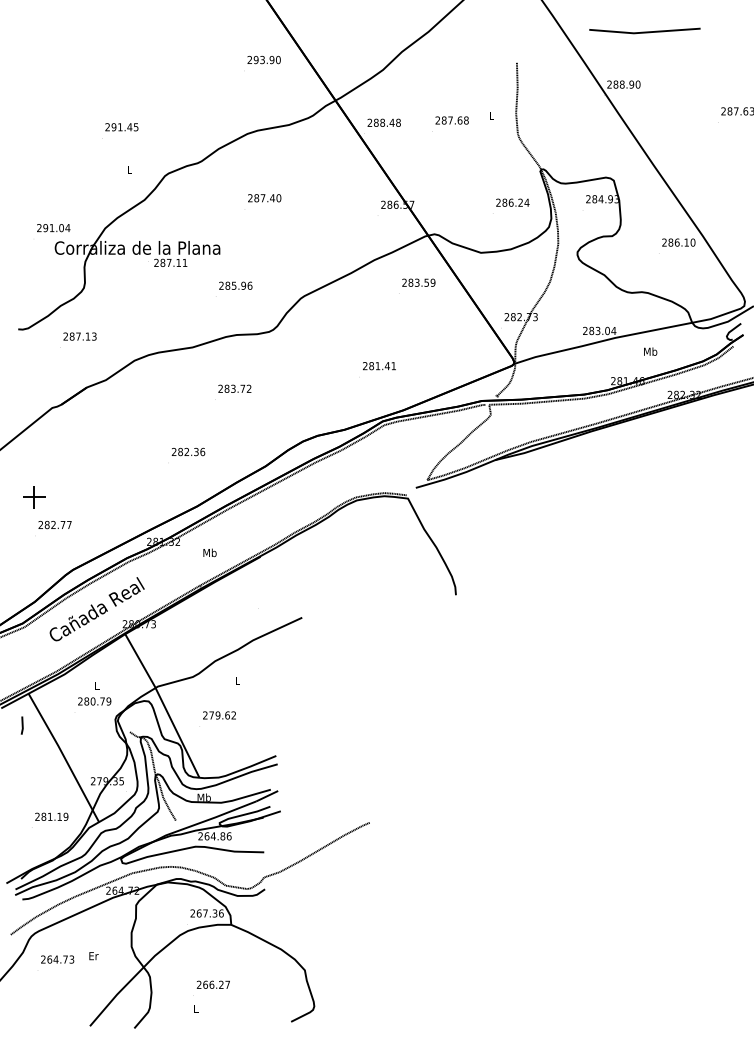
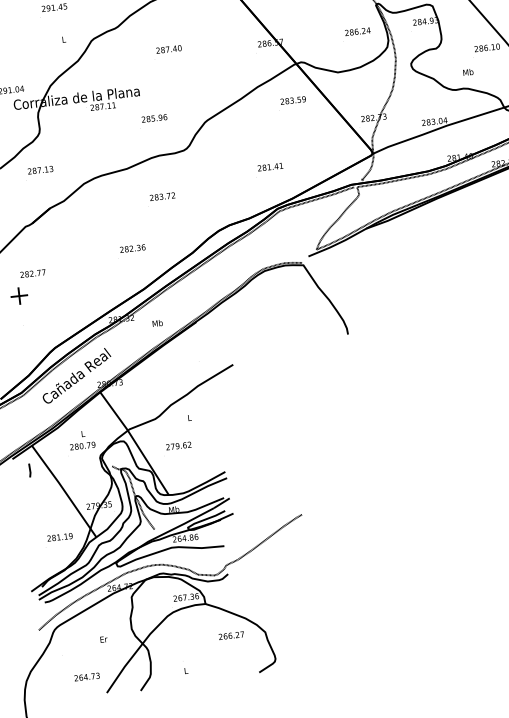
text: (650, 351) -> (468, 72), moved
text: (54, 524) -> (32, 273), moved
text: (57, 959) -> (87, 677), moved
text: (212, 984) -> (230, 635), moved

